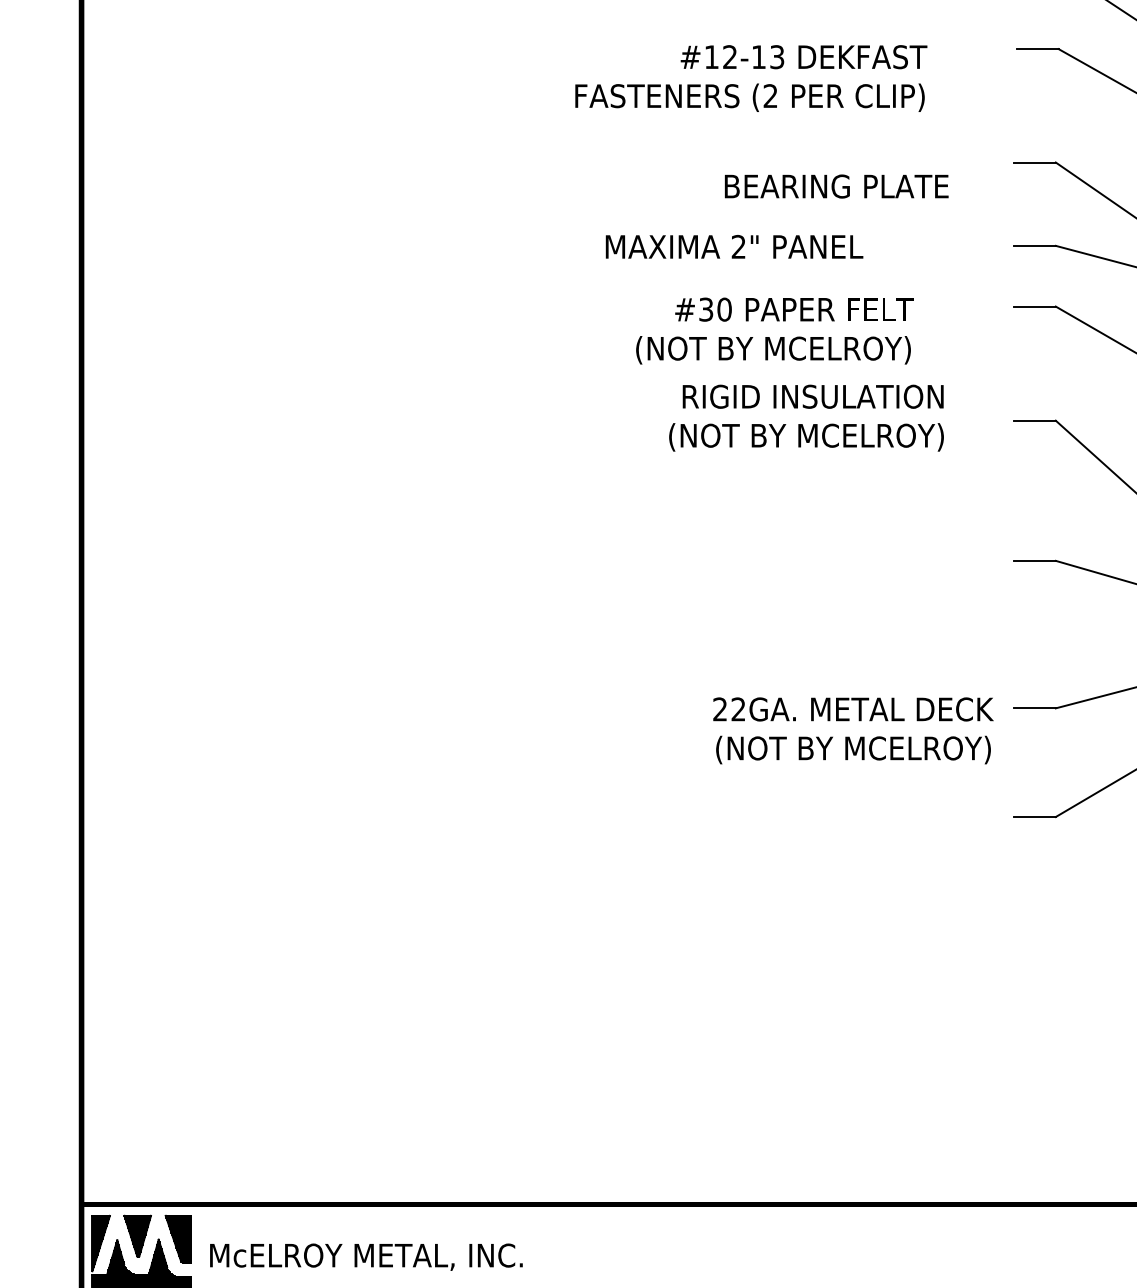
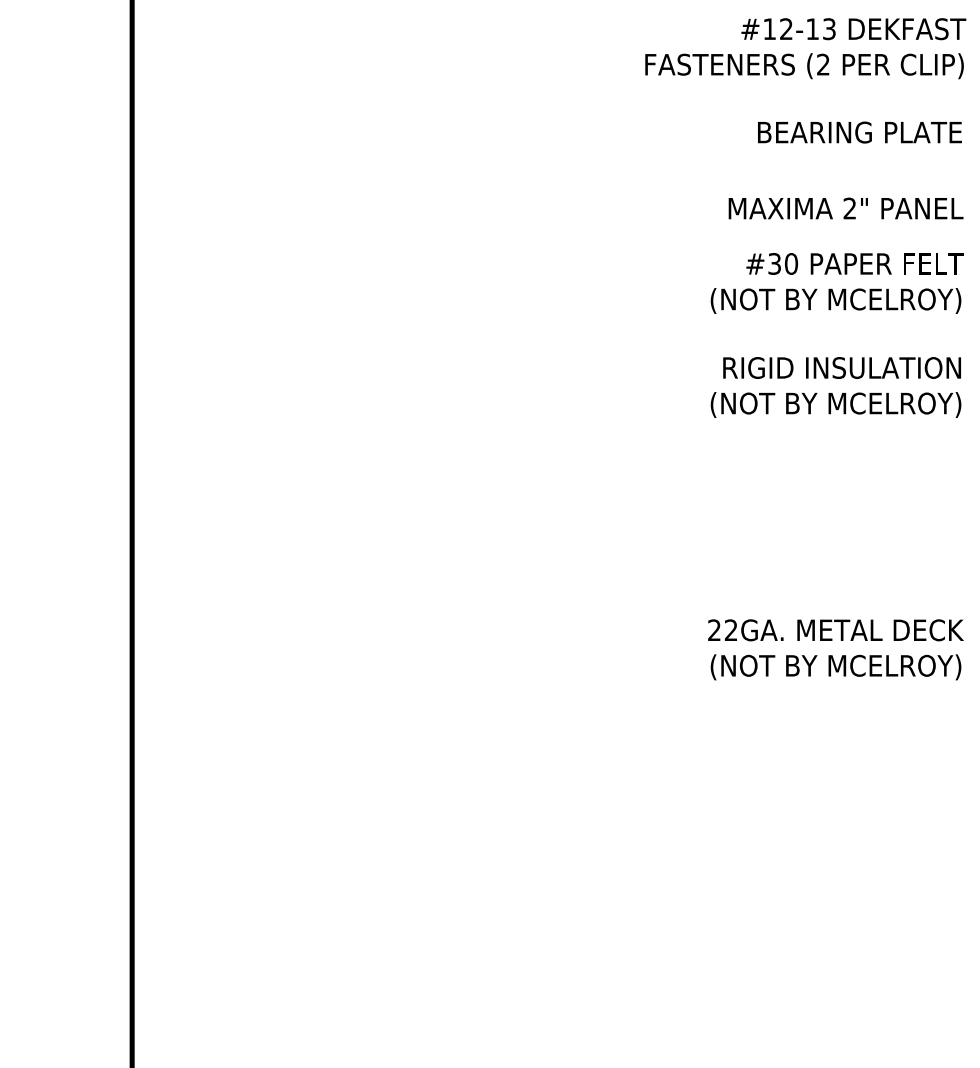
text: (751, 78) -> (805, 48), moved
text: (836, 186) -> (859, 132), moved
text: (734, 246) -> (846, 208), moved
text: (774, 330) -> (836, 282), moved
text: (806, 417) -> (836, 386), moved

